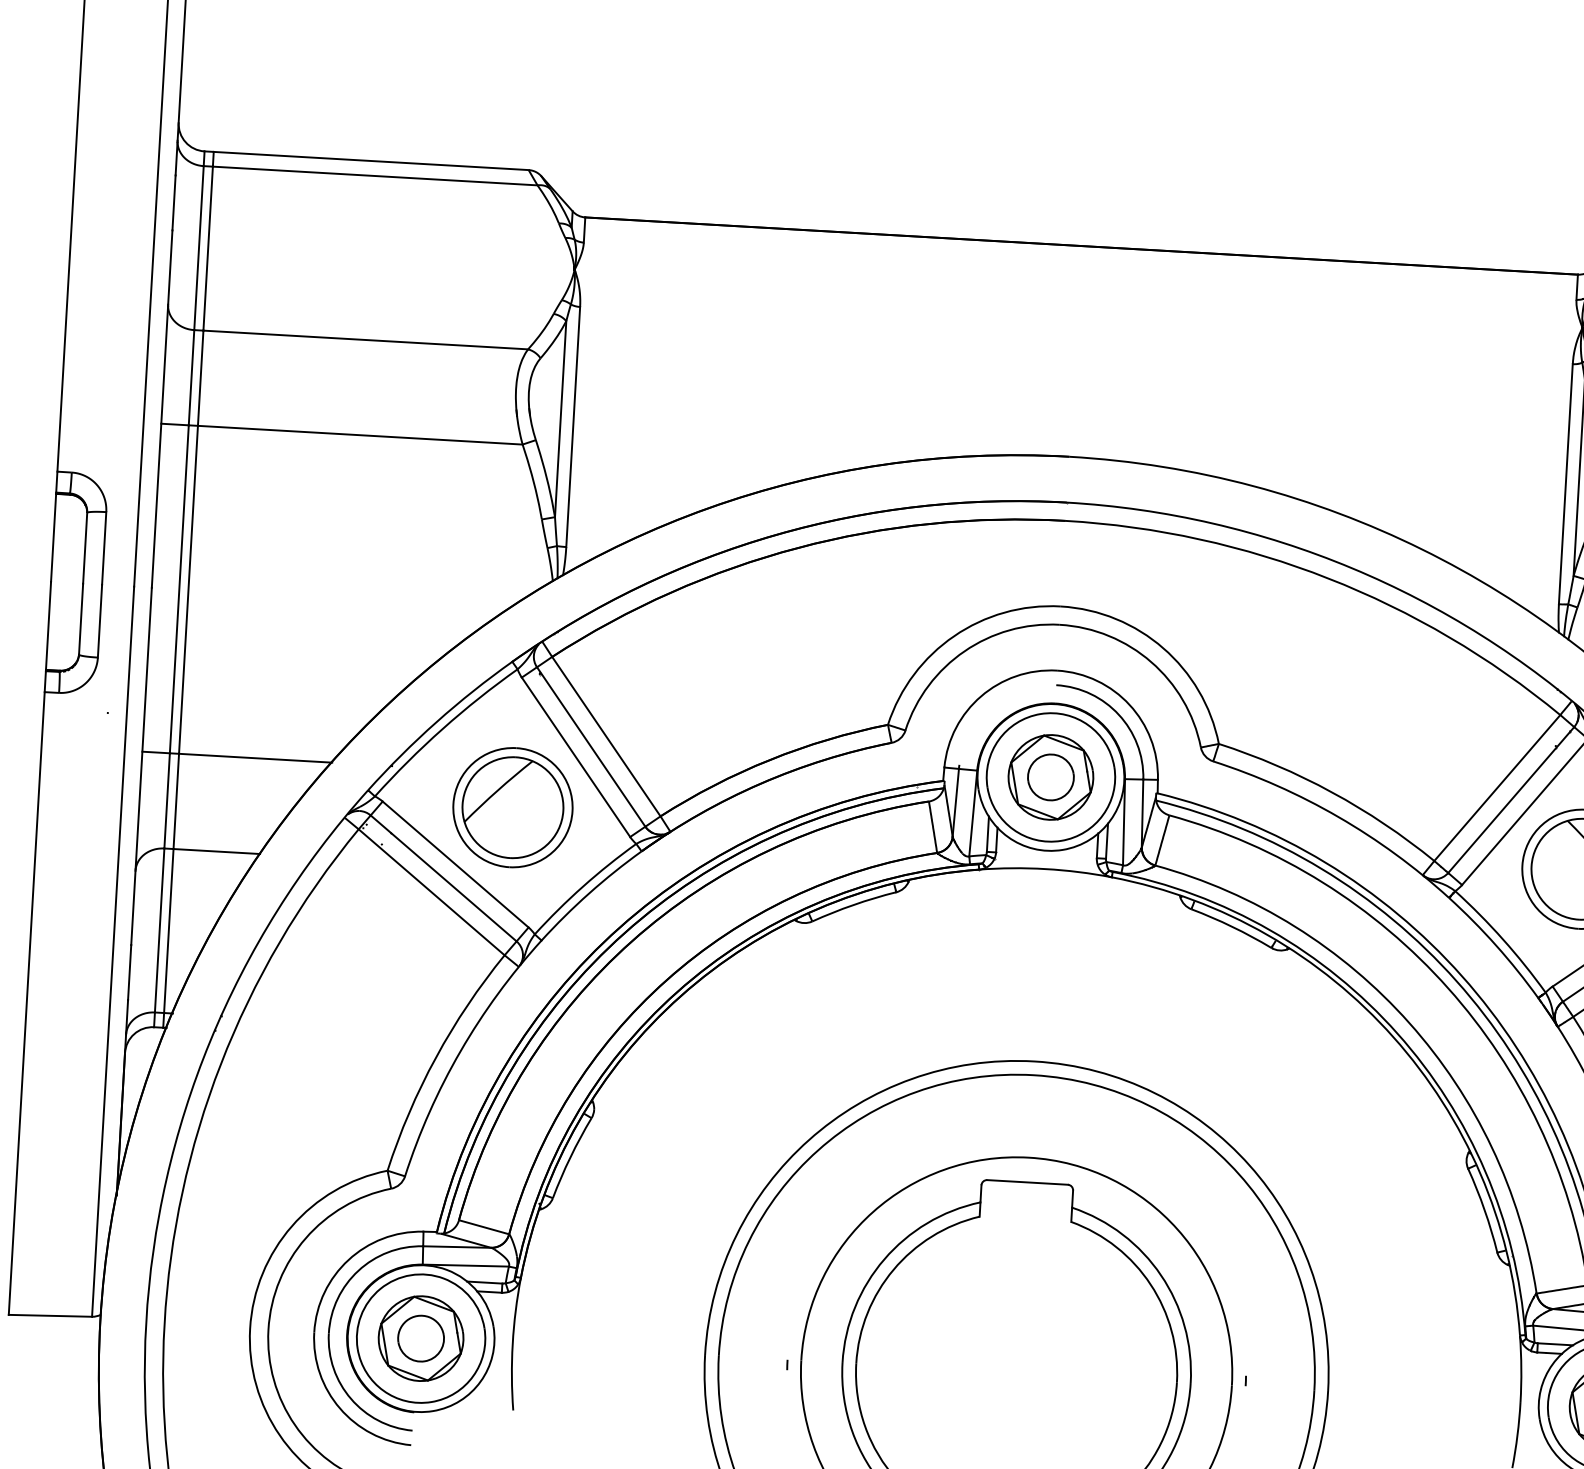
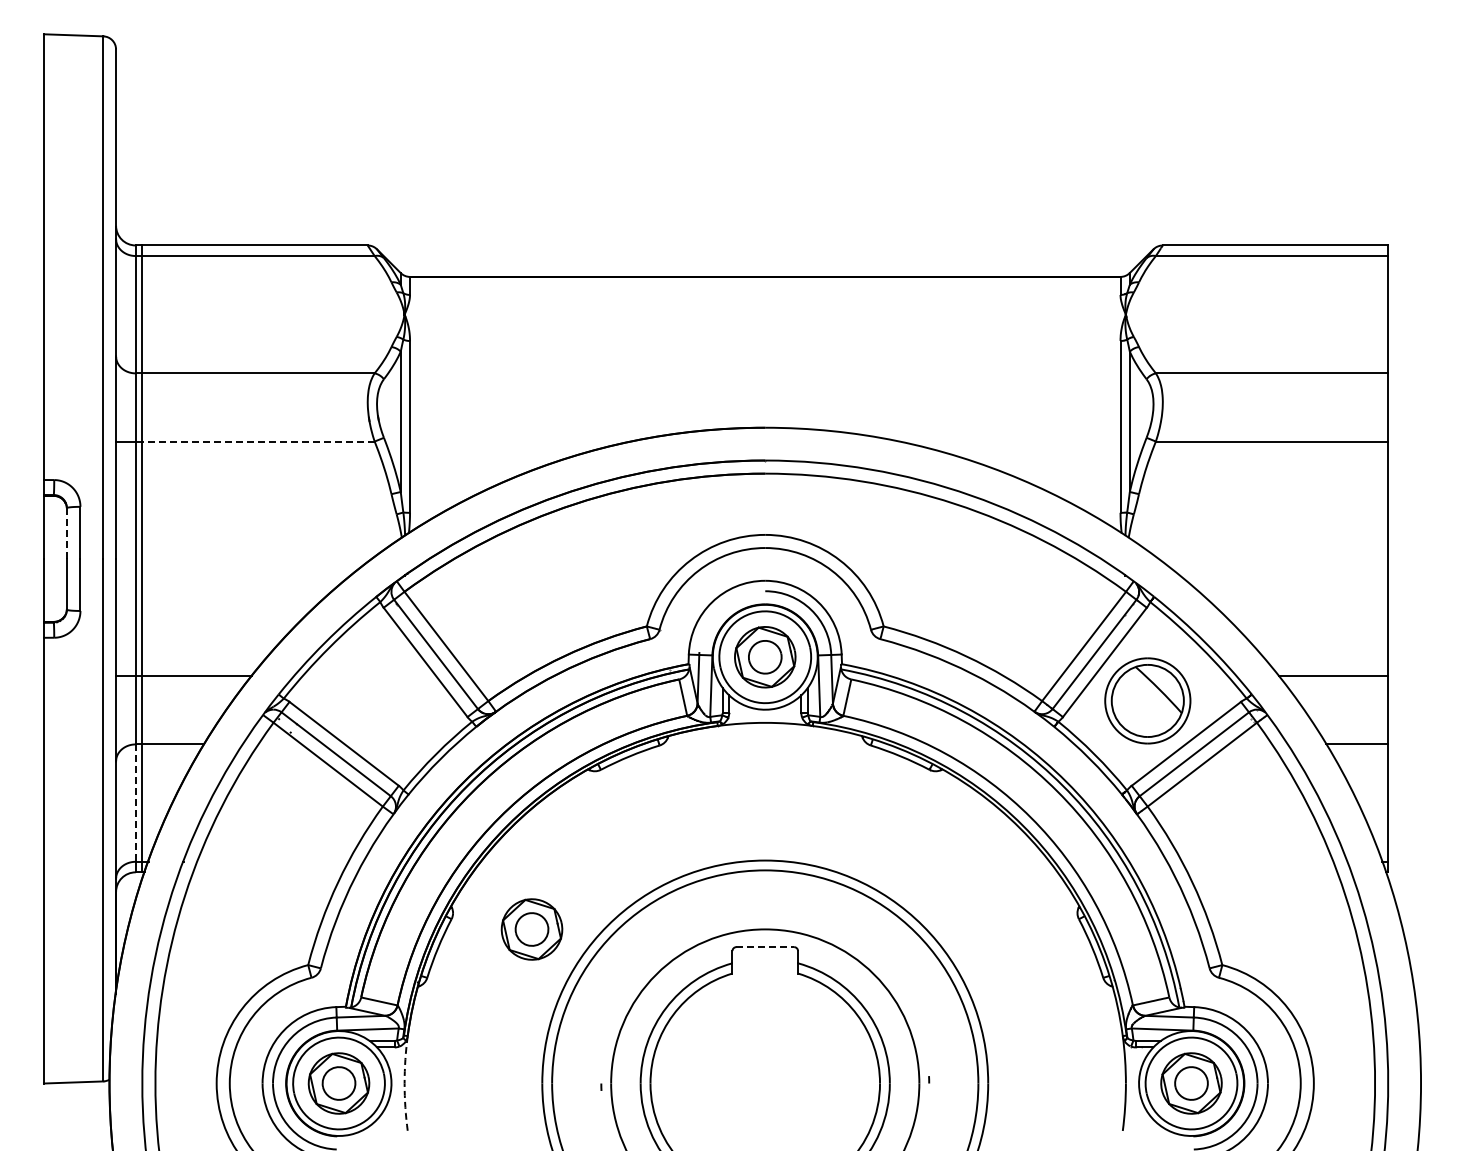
line: (360, 435) -> (258, 441), solid -> dashed
line: (84, 548) -> (66, 533), solid -> dashed
part: (512, 807) -> (382, 700), removed
line: (159, 931) -> (135, 803), solid -> dashed
part: (702, 1138) -> (531, 929), added
line: (1027, 1182) -> (765, 947), solid -> dashed
arc: (512, 1343) -> (404, 1083), solid -> dashed

